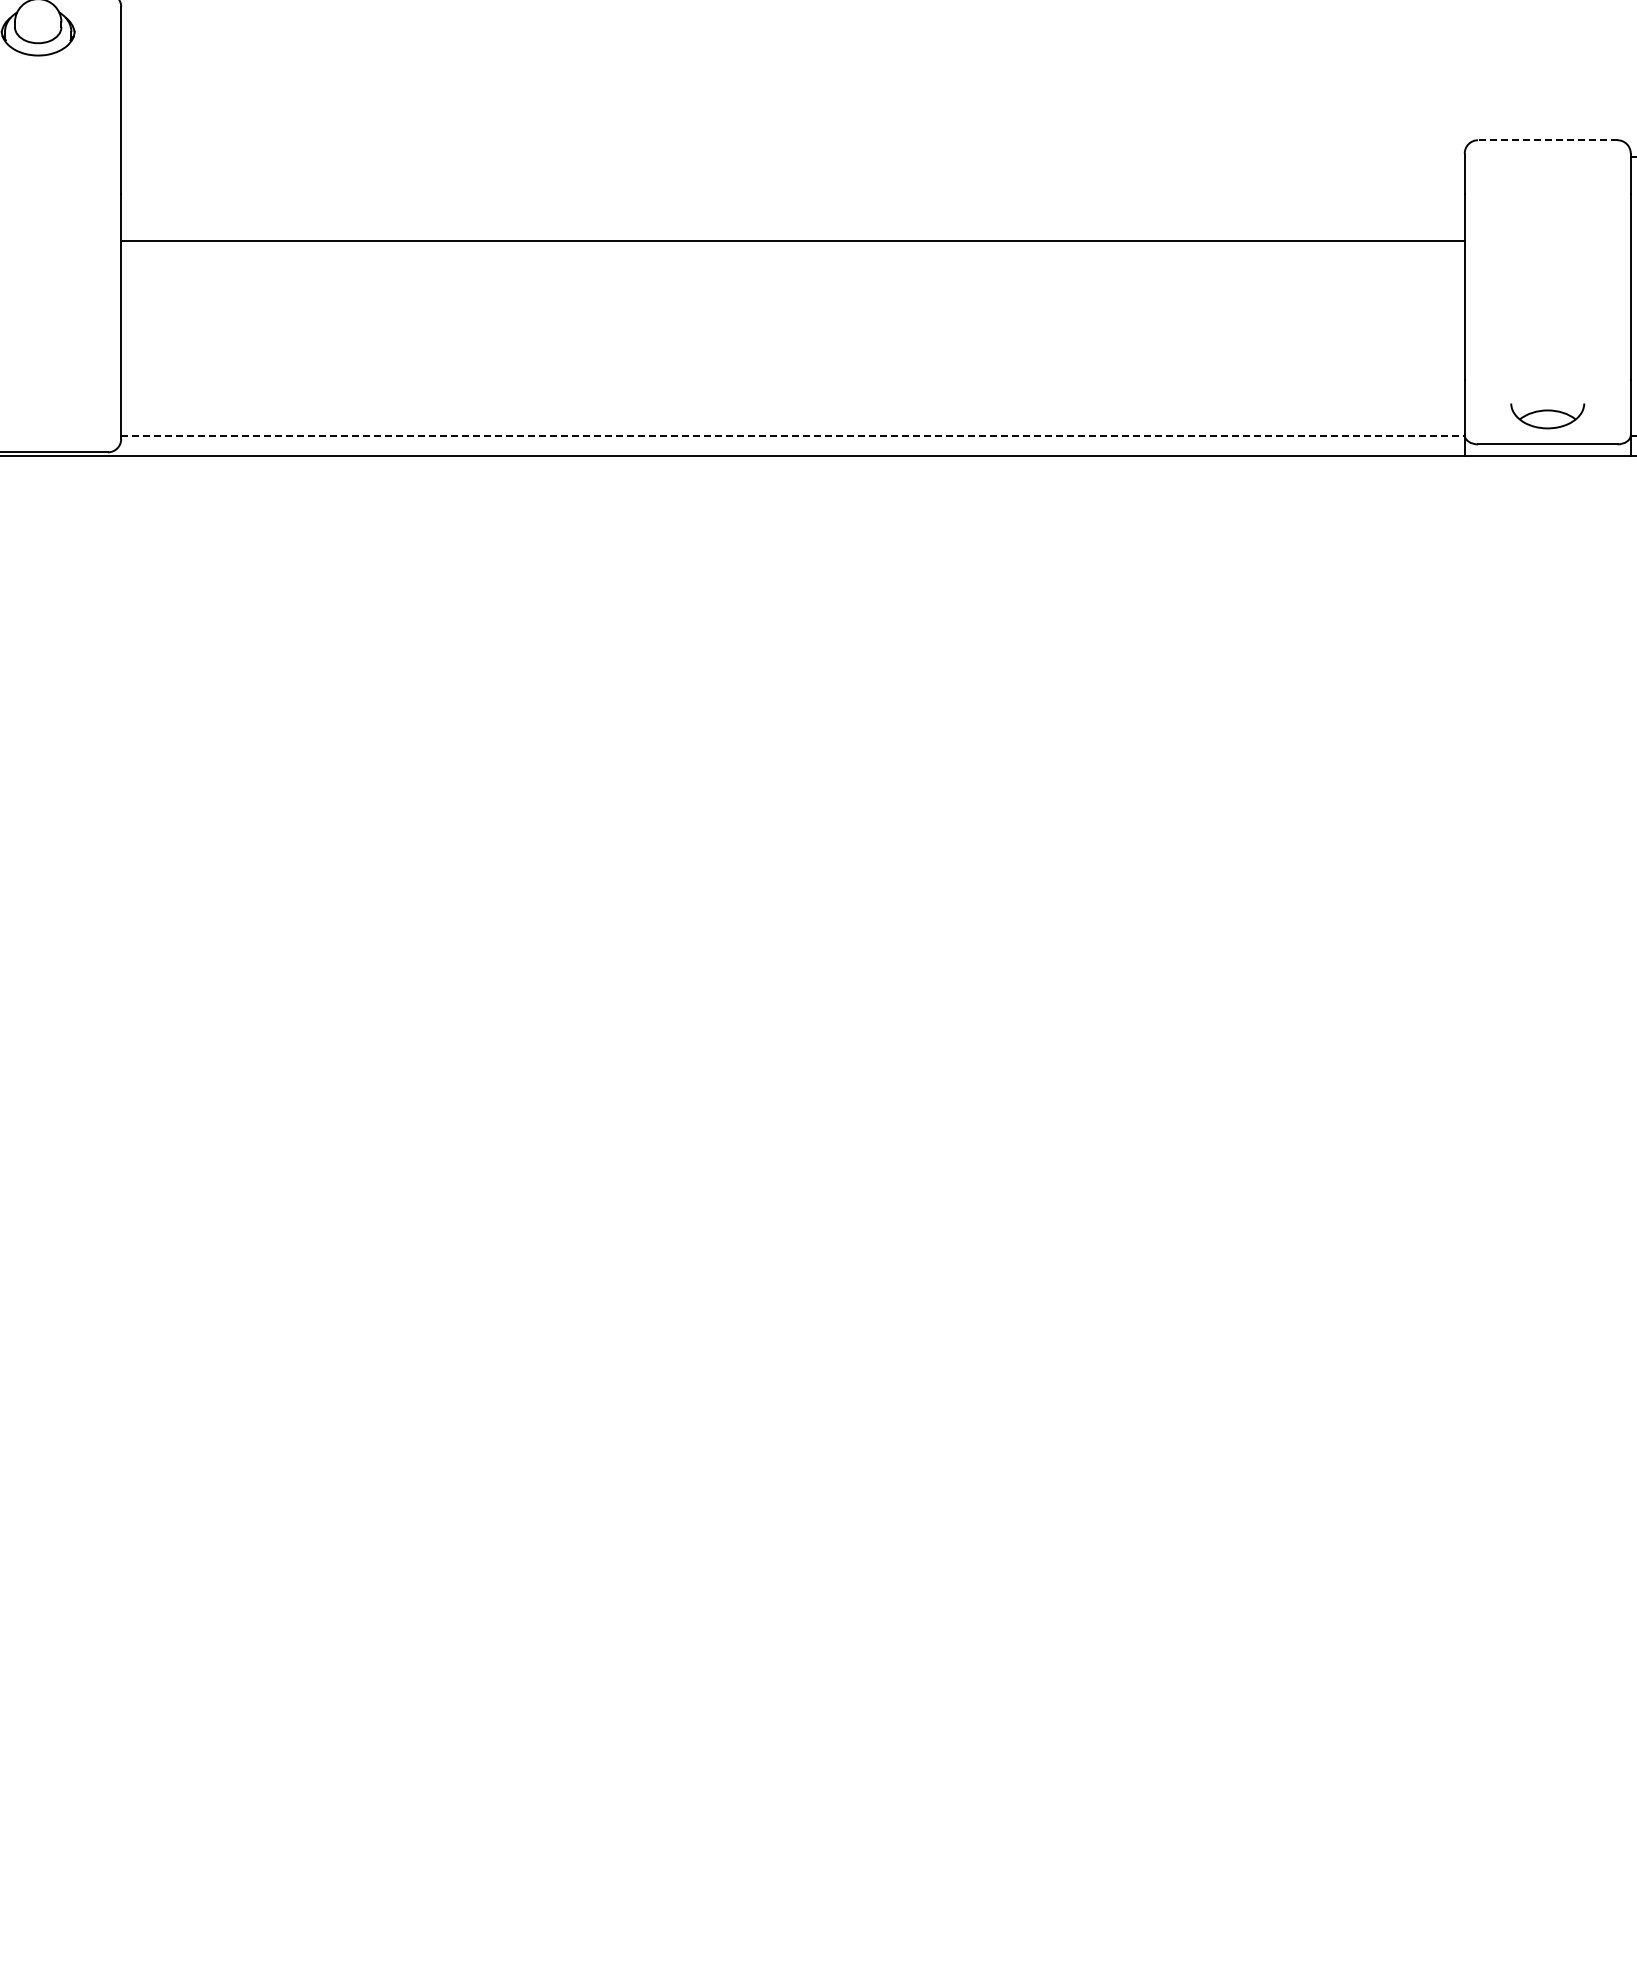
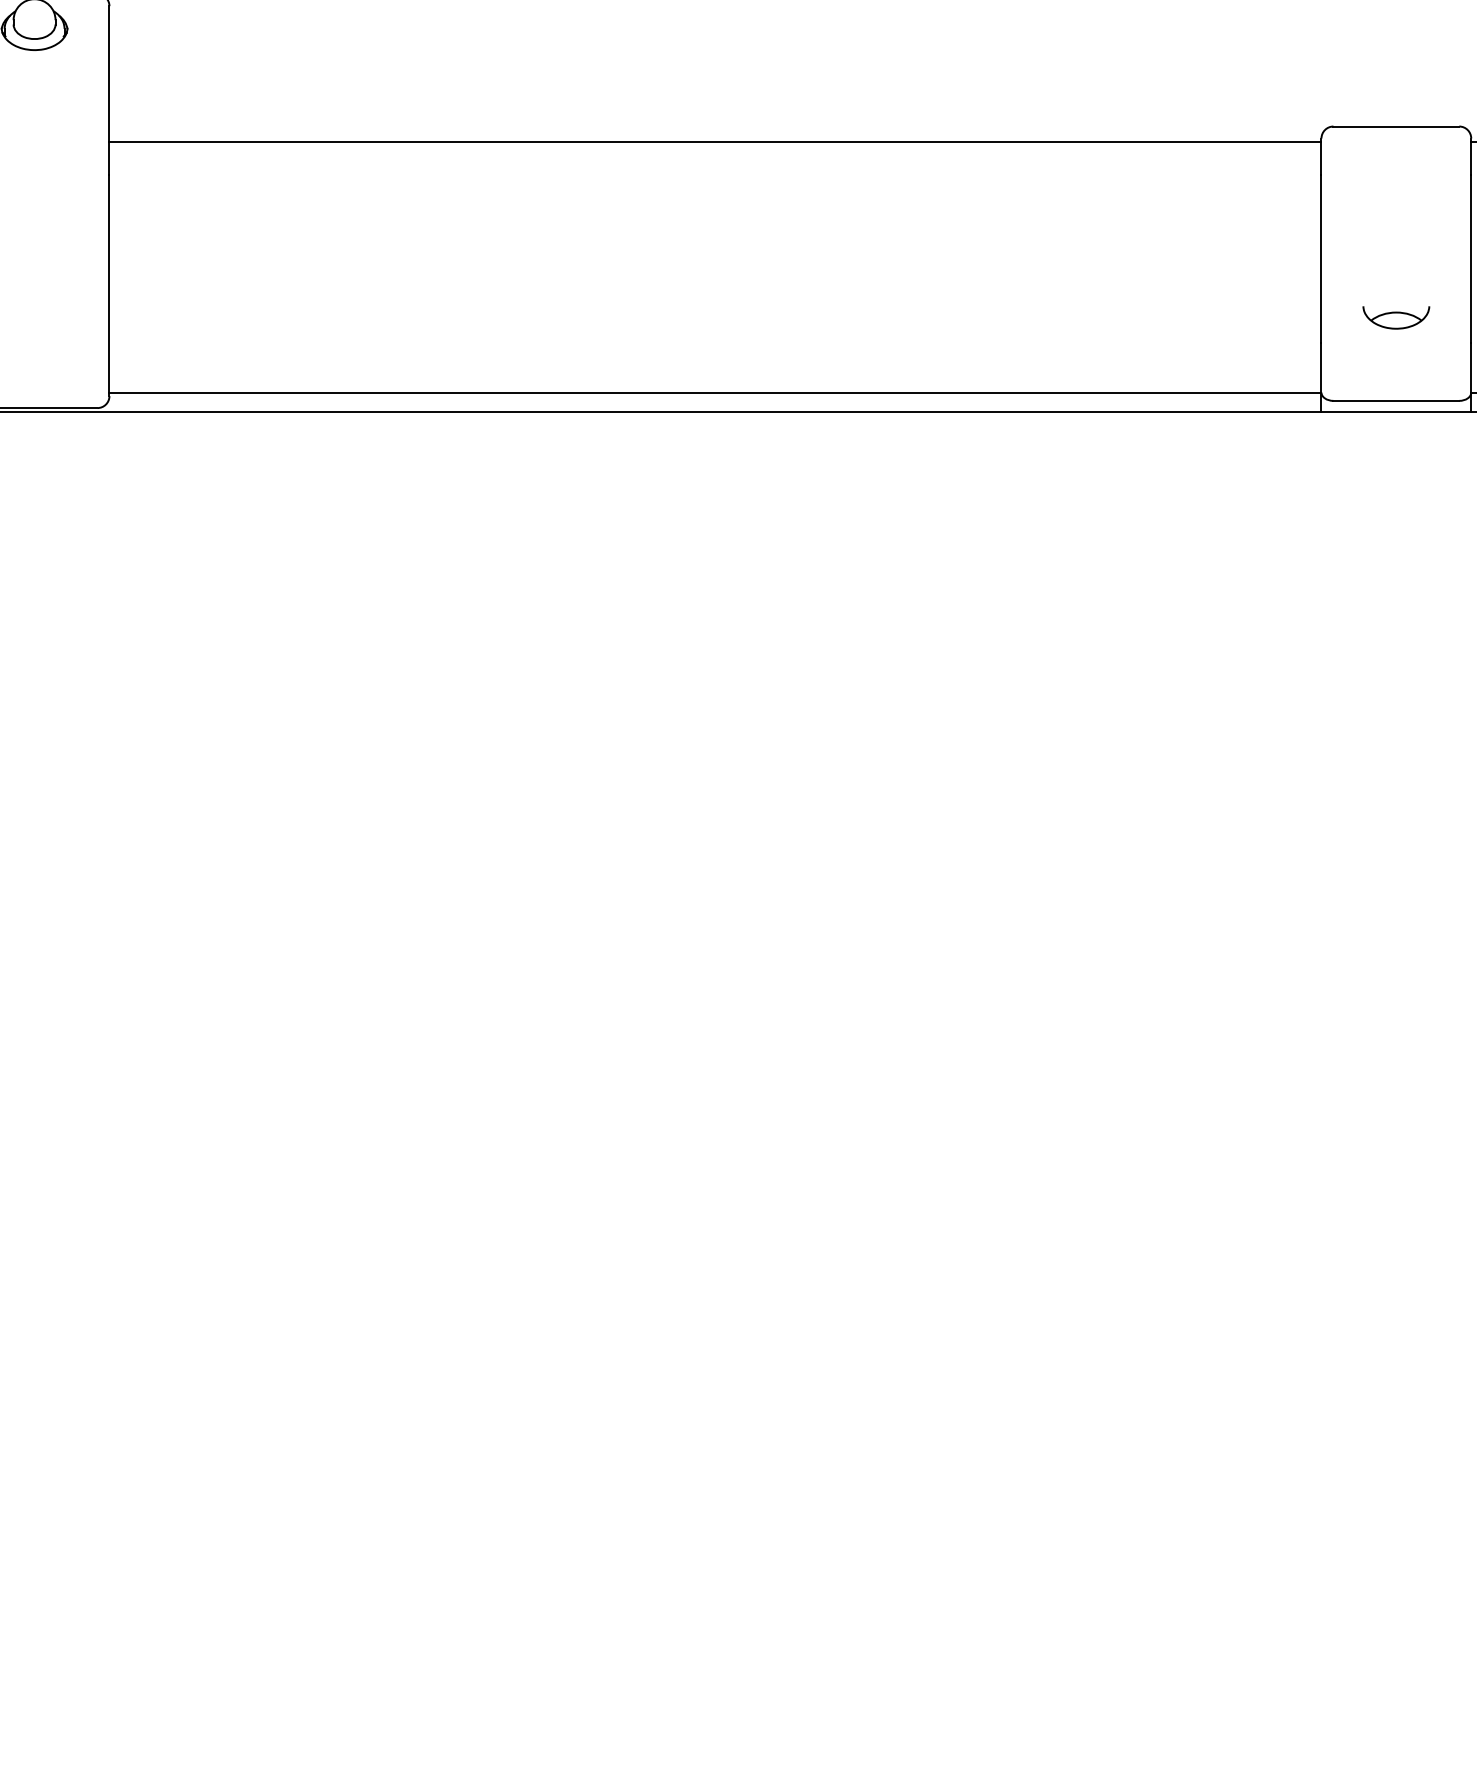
line: (1547, 140) -> (1396, 126), dashed -> solid
line: (792, 240) -> (715, 141), moved
part: (1547, 416) -> (1396, 318), moved
line: (792, 435) -> (715, 392), dashed -> solid

